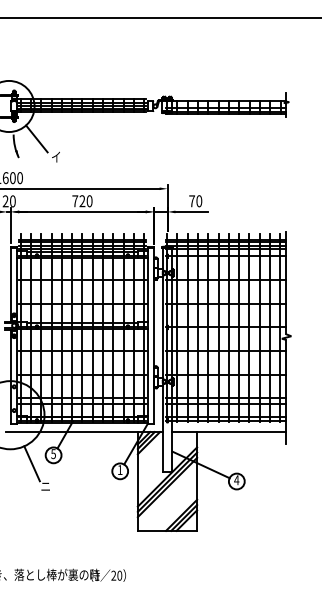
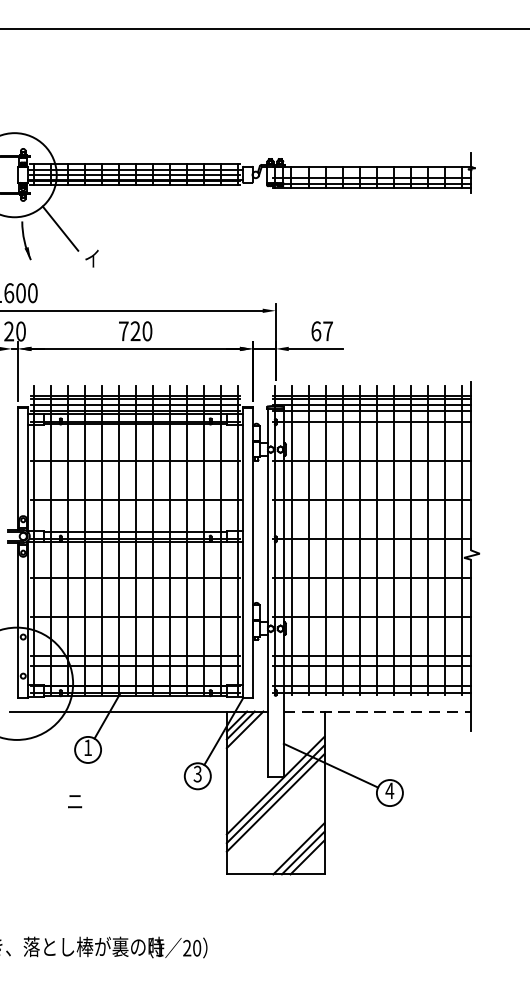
text: (195, 201) -> (321, 331), 70 -> 67
line: (229, 432) -> (377, 712), solid -> dashed
text: (53, 454) -> (87, 748), 5 -> 1
line: (31, 463) -> (51, 763), removed
text: (119, 470) -> (196, 774), 1 -> 3

